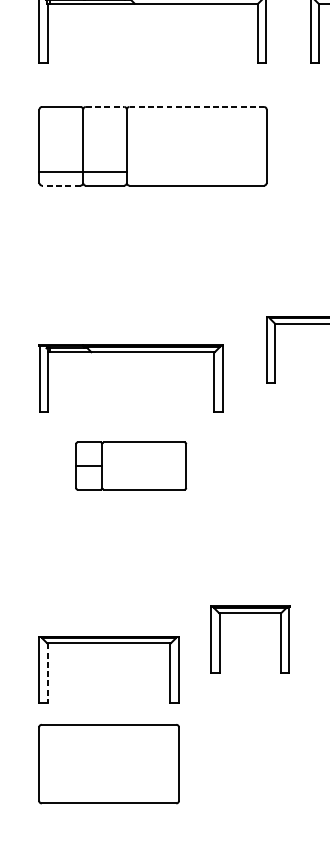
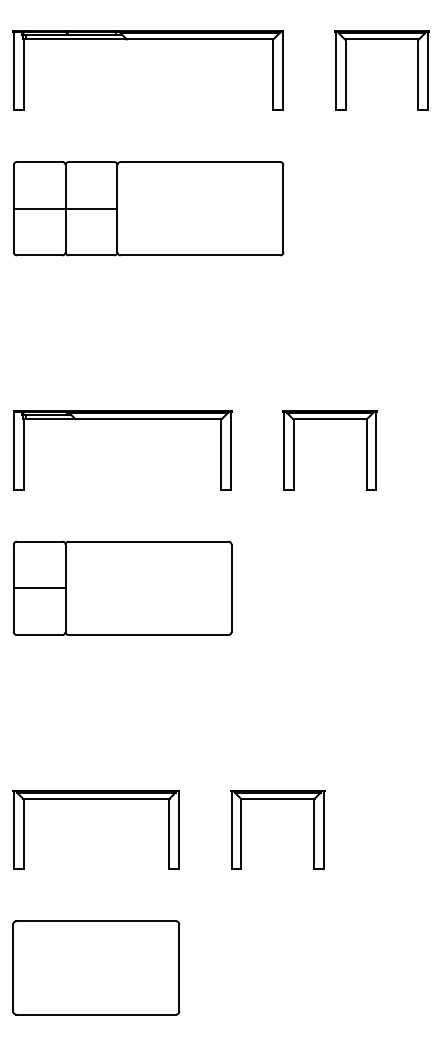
line: (104, 107) -> (91, 162), dashed -> solid
line: (196, 107) -> (200, 162), dashed -> solid
line: (83, 171) -> (65, 208), moved
line: (61, 185) -> (39, 255), dashed -> solid
part: (131, 352) -> (122, 419), moved
part: (131, 465) -> (122, 587), size x1.67
part: (249, 613) -> (277, 799), moved
line: (47, 673) -> (23, 834), dashed -> solid
part: (109, 763) -> (96, 967), moved

